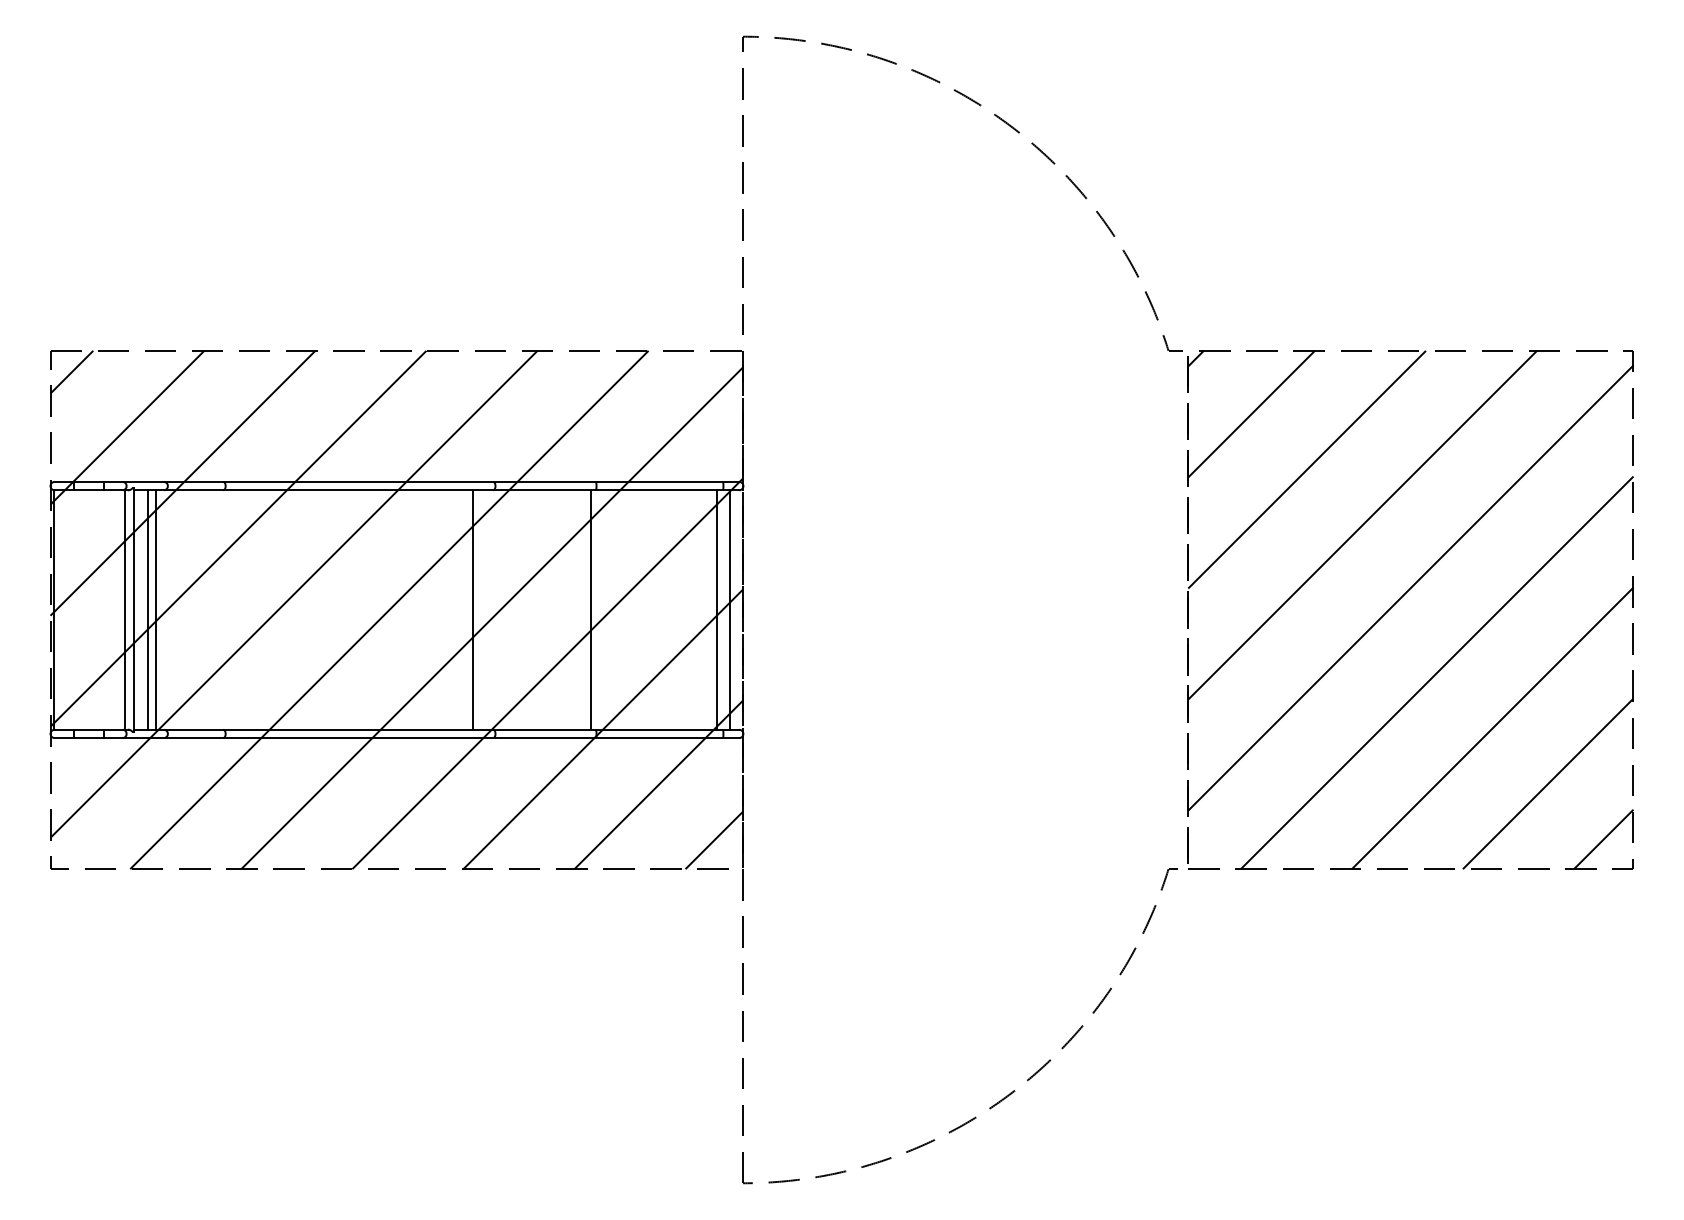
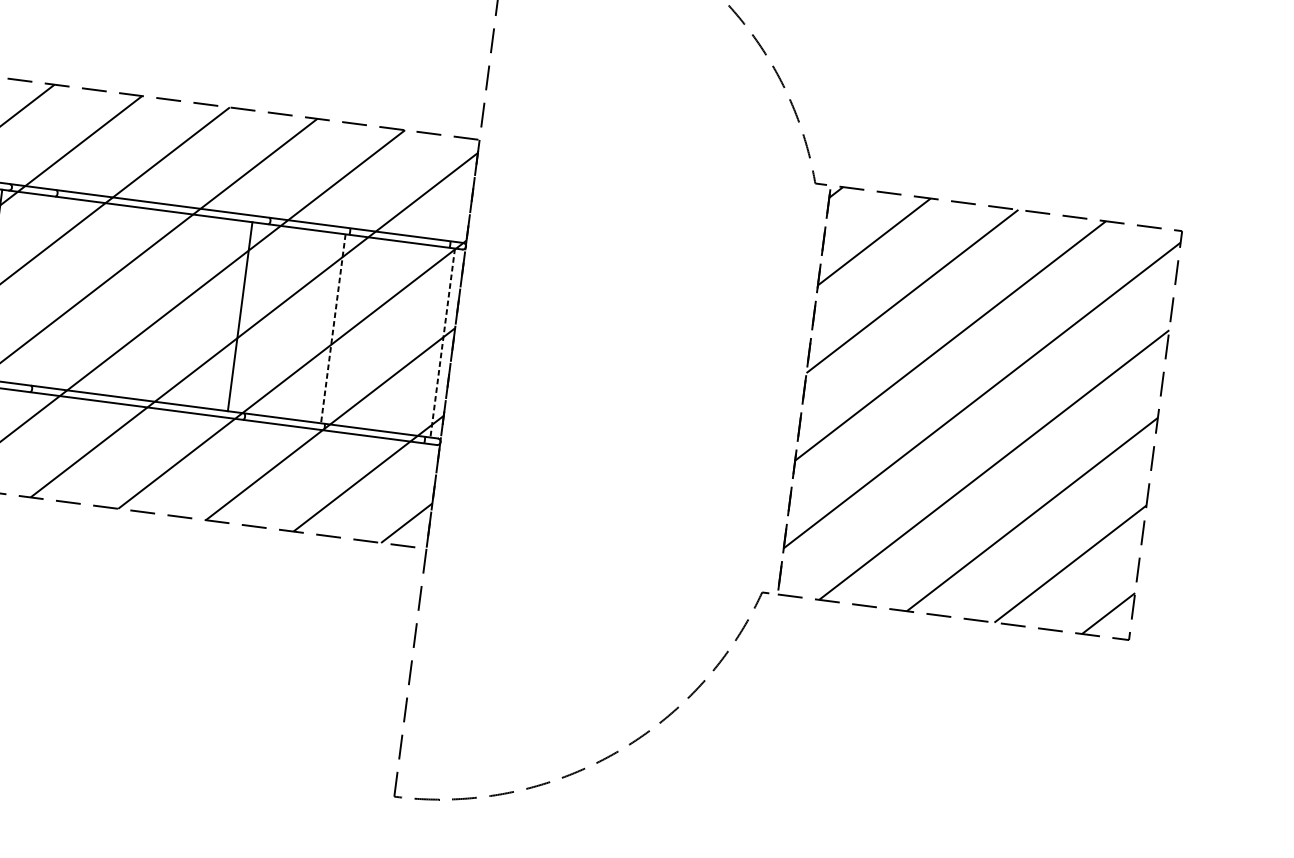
line: (716, 609) -> (432, 341), removed
line: (591, 610) -> (333, 329), solid -> dashed
line: (729, 610) -> (442, 343), solid -> dashed

